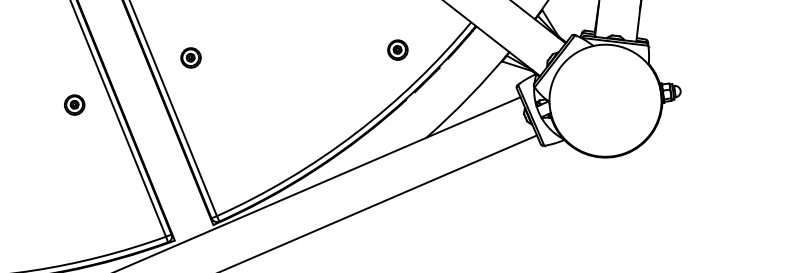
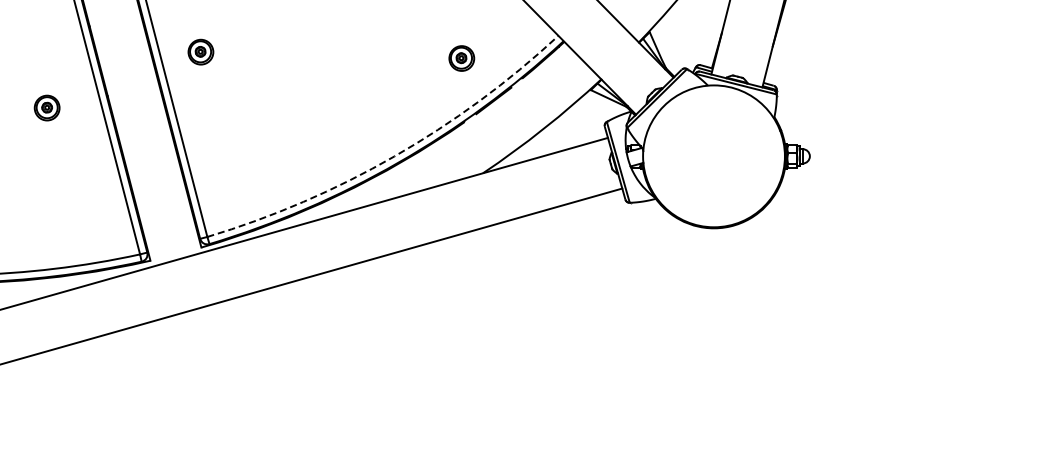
part: (190, 57) -> (200, 51), moved
part: (74, 104) -> (46, 107), moved
arc: (355, 133) -> (394, 156), solid -> dashed

